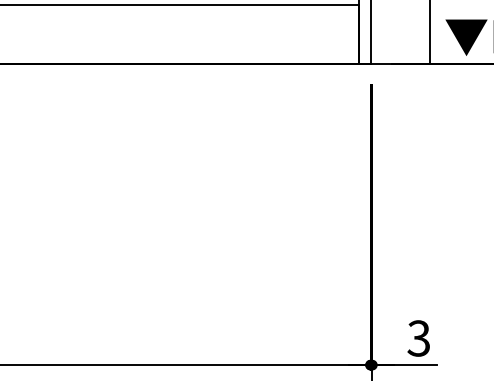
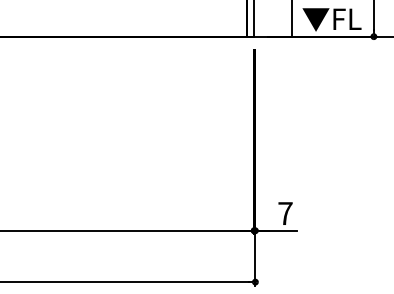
text: (419, 338) -> (285, 213), 3 -> 7

